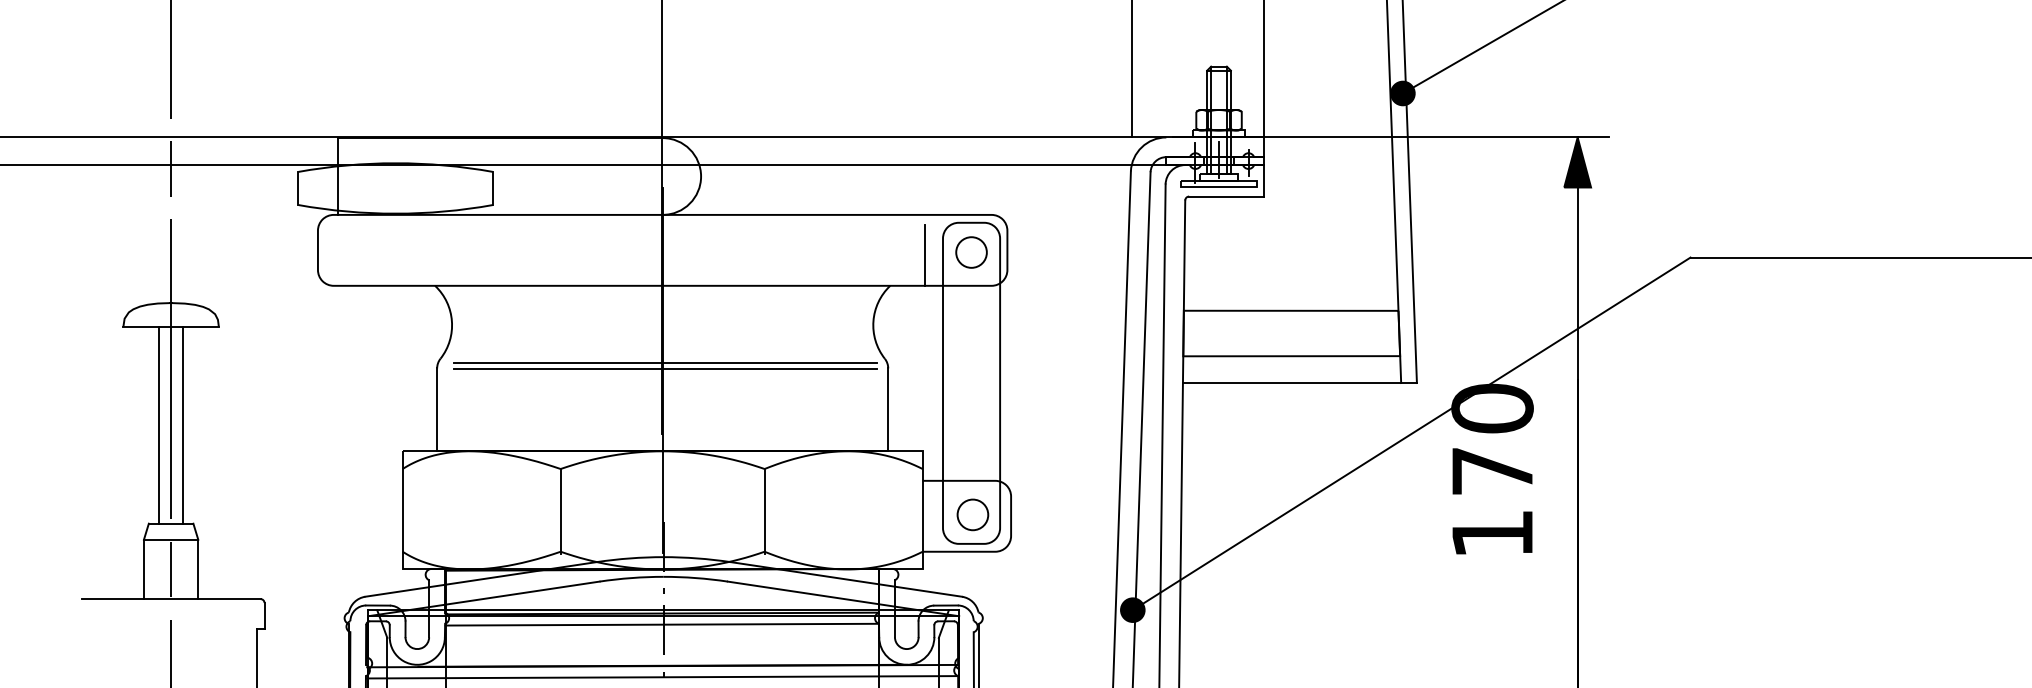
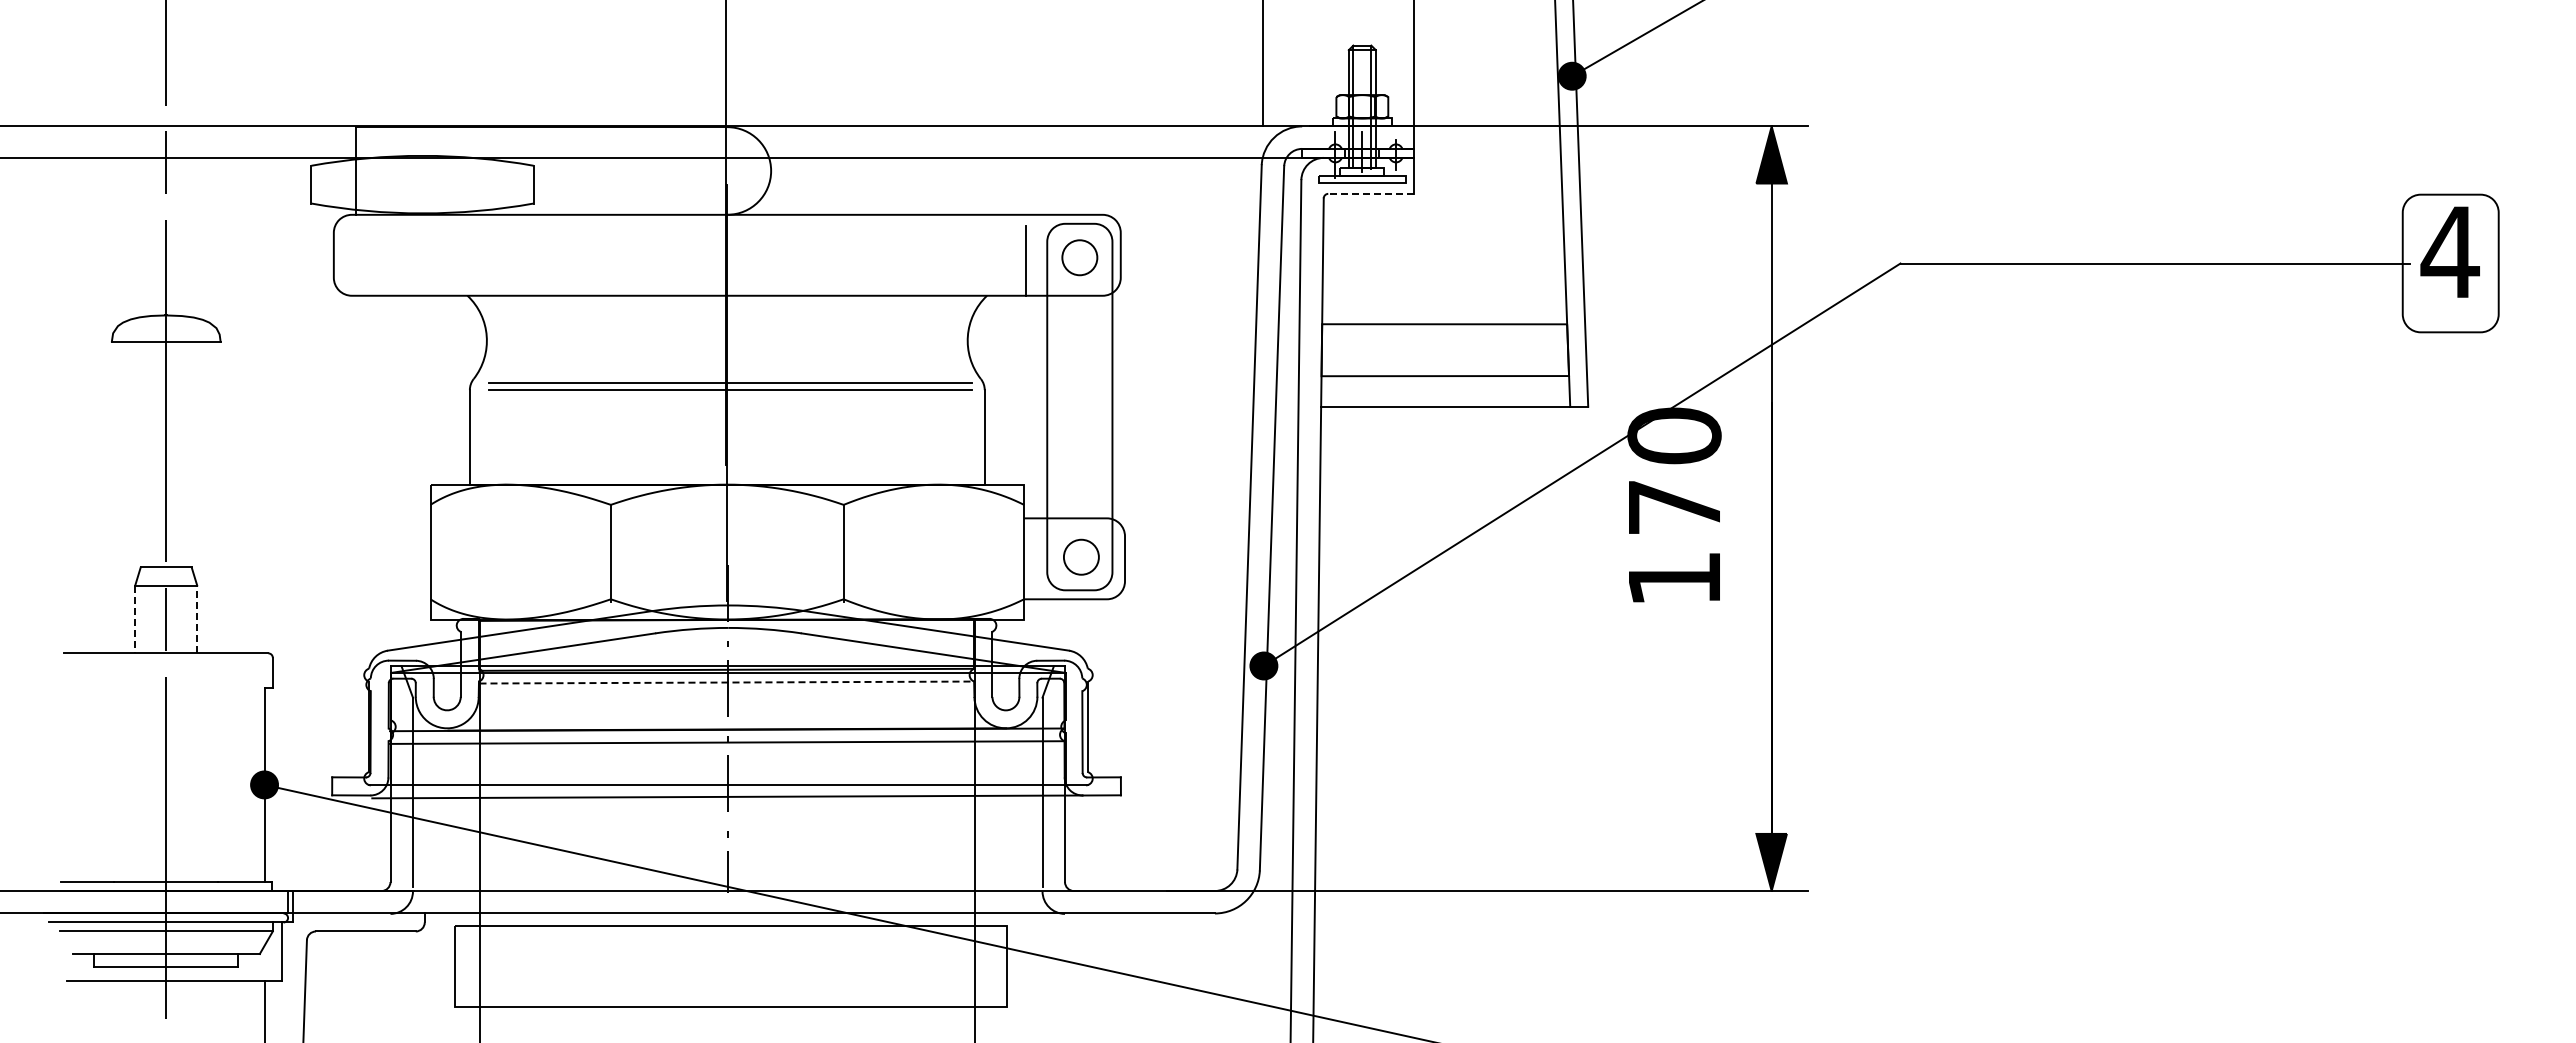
line: (1227, 196) -> (1371, 193), solid -> dashed
line: (159, 424) -> (152, 454), removed
line: (182, 424) -> (179, 454), removed
line: (144, 569) -> (135, 619), solid -> dashed
line: (198, 569) -> (197, 619), solid -> dashed
line: (662, 624) -> (727, 682), solid -> dashed

